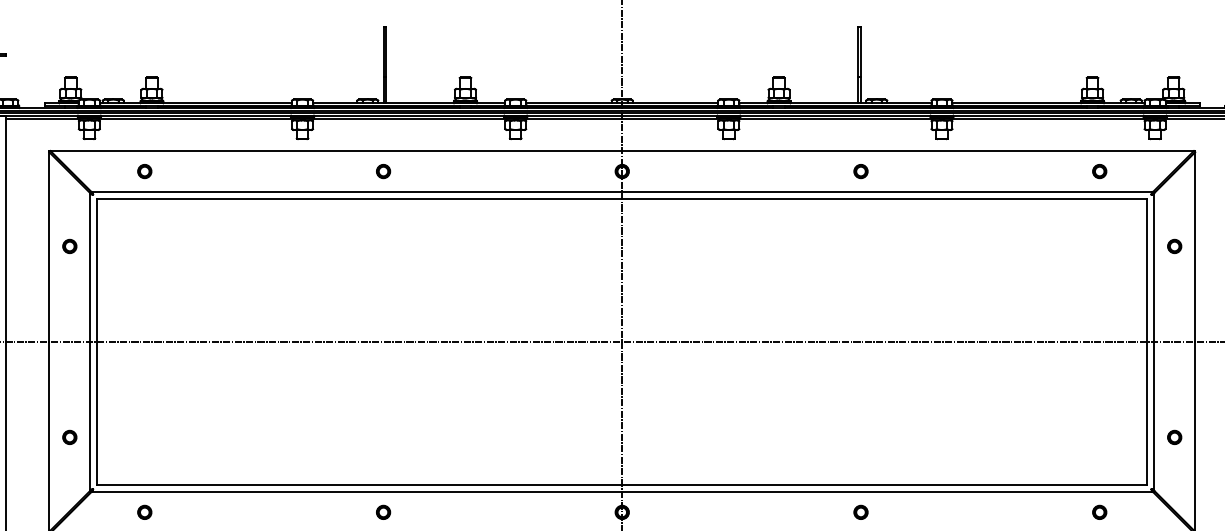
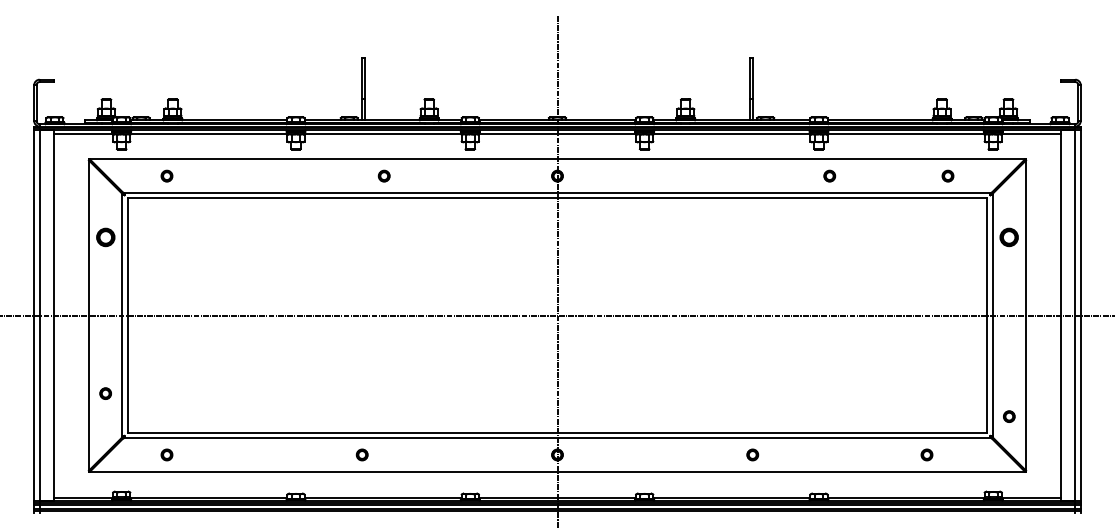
part: (382, 170) -> (383, 175), moved
part: (860, 170) -> (829, 175), moved
part: (69, 246) -> (105, 237), size x1.6
part: (1174, 246) -> (1009, 237), size x1.6
part: (1174, 437) -> (1009, 416), moved
part: (1099, 511) -> (926, 454), moved

